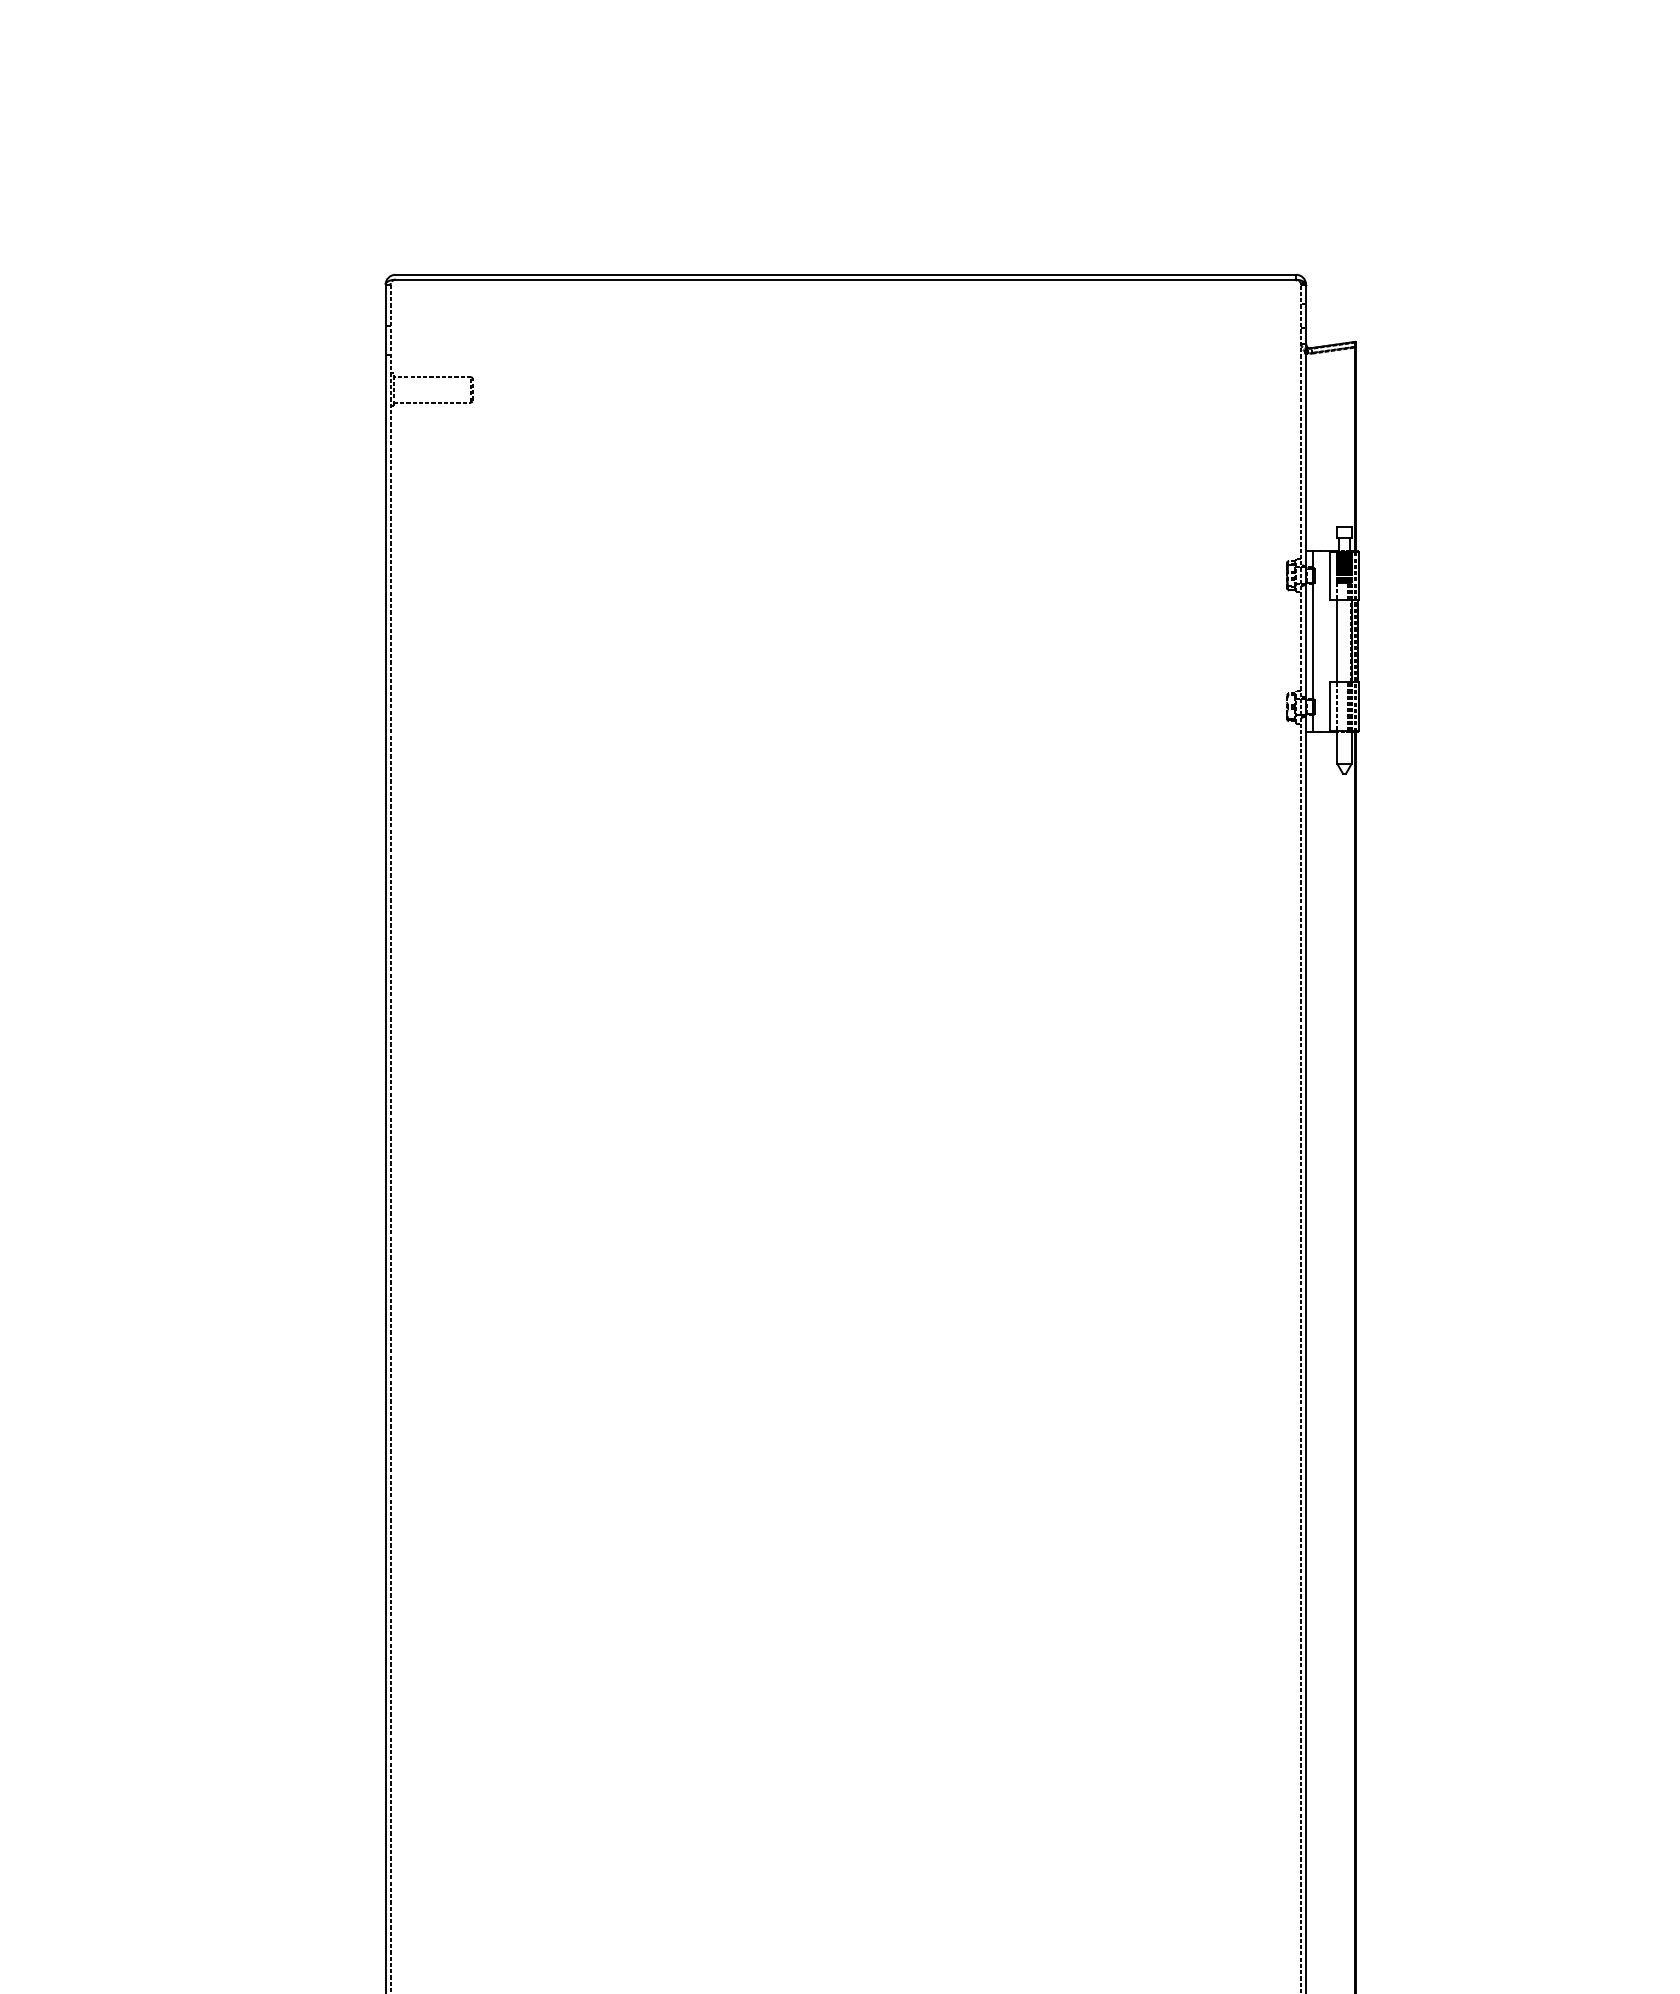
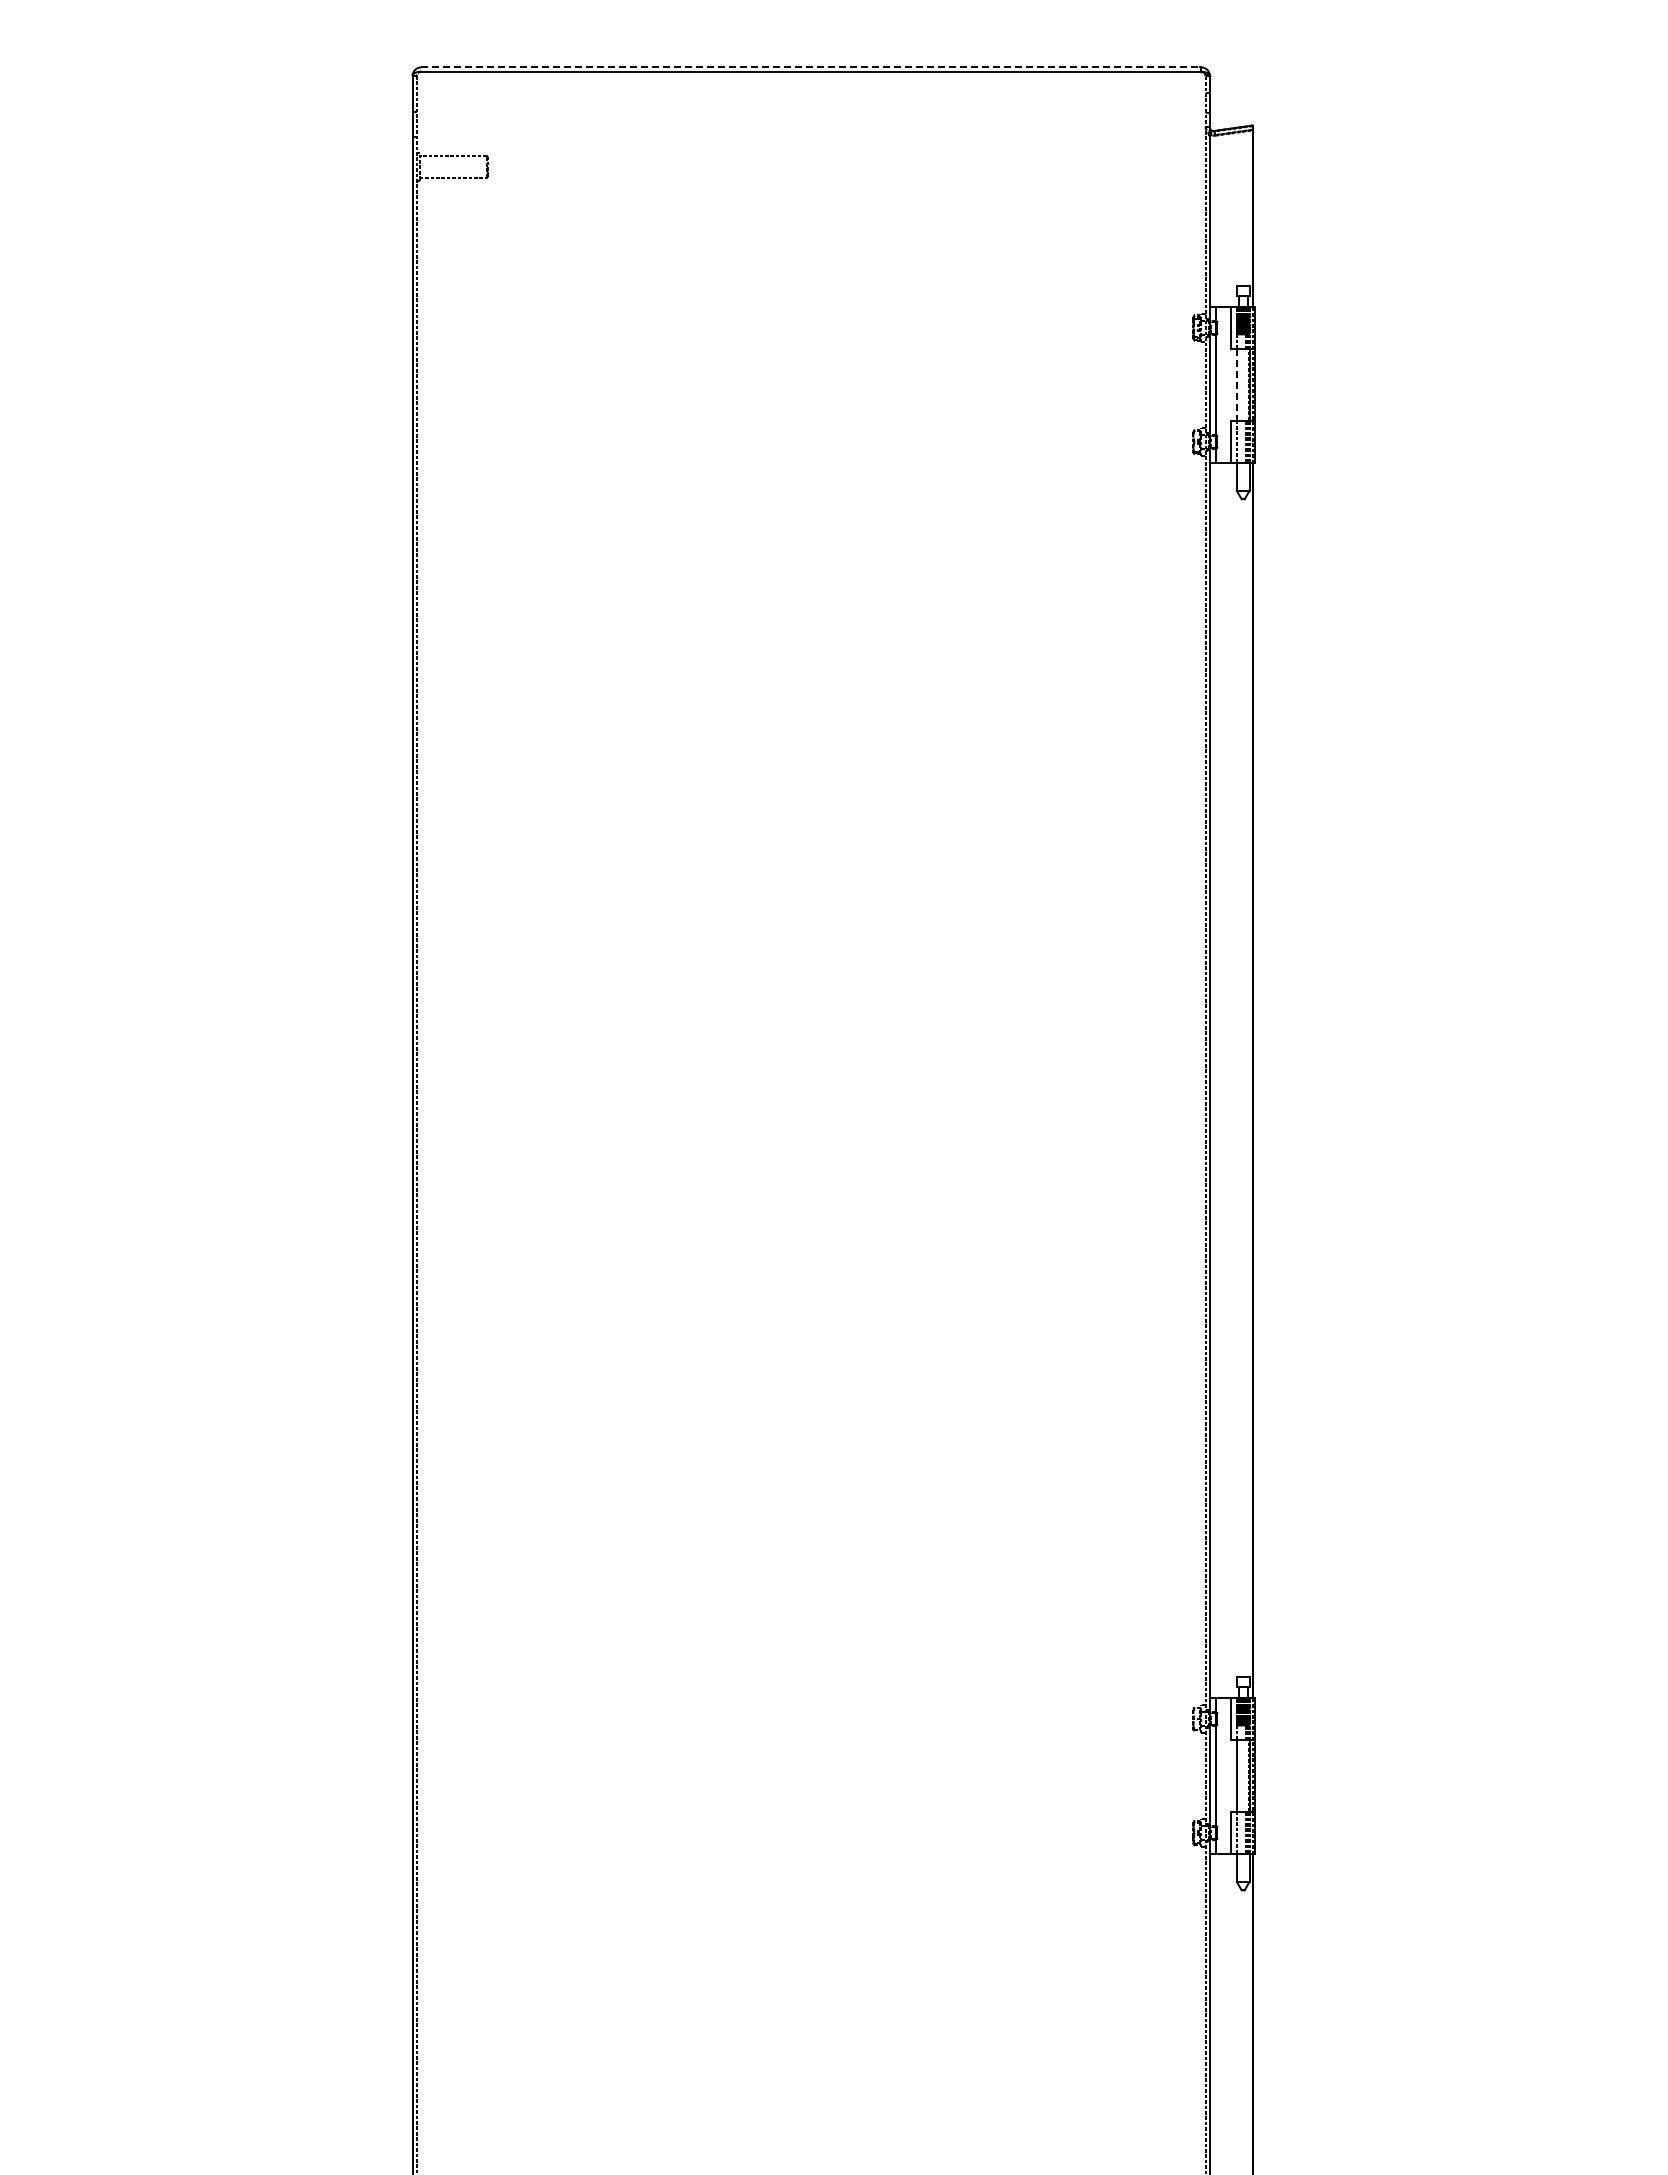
line: (846, 274) -> (811, 67), solid -> dashed
line: (1336, 640) -> (1236, 384), solid -> dashed

